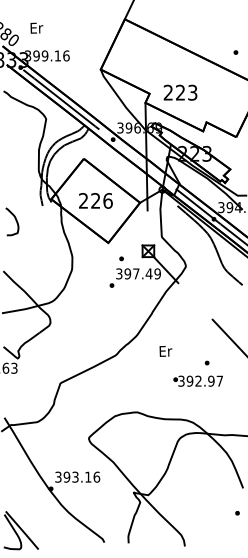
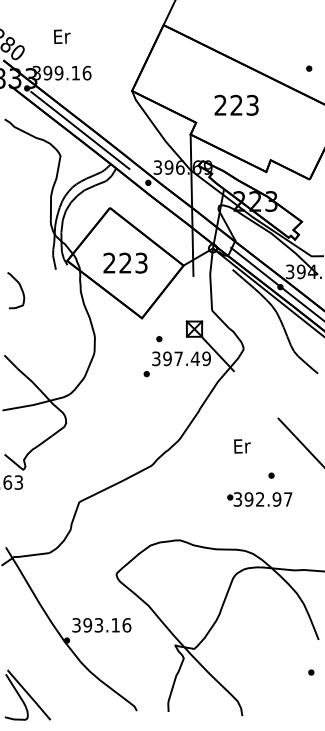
text: (37, 28) -> (62, 36), moved
text: (180, 92) -> (236, 104), moved
text: (107, 200) -> (141, 262), 226 -> 223
text: (165, 351) -> (242, 446), moved

